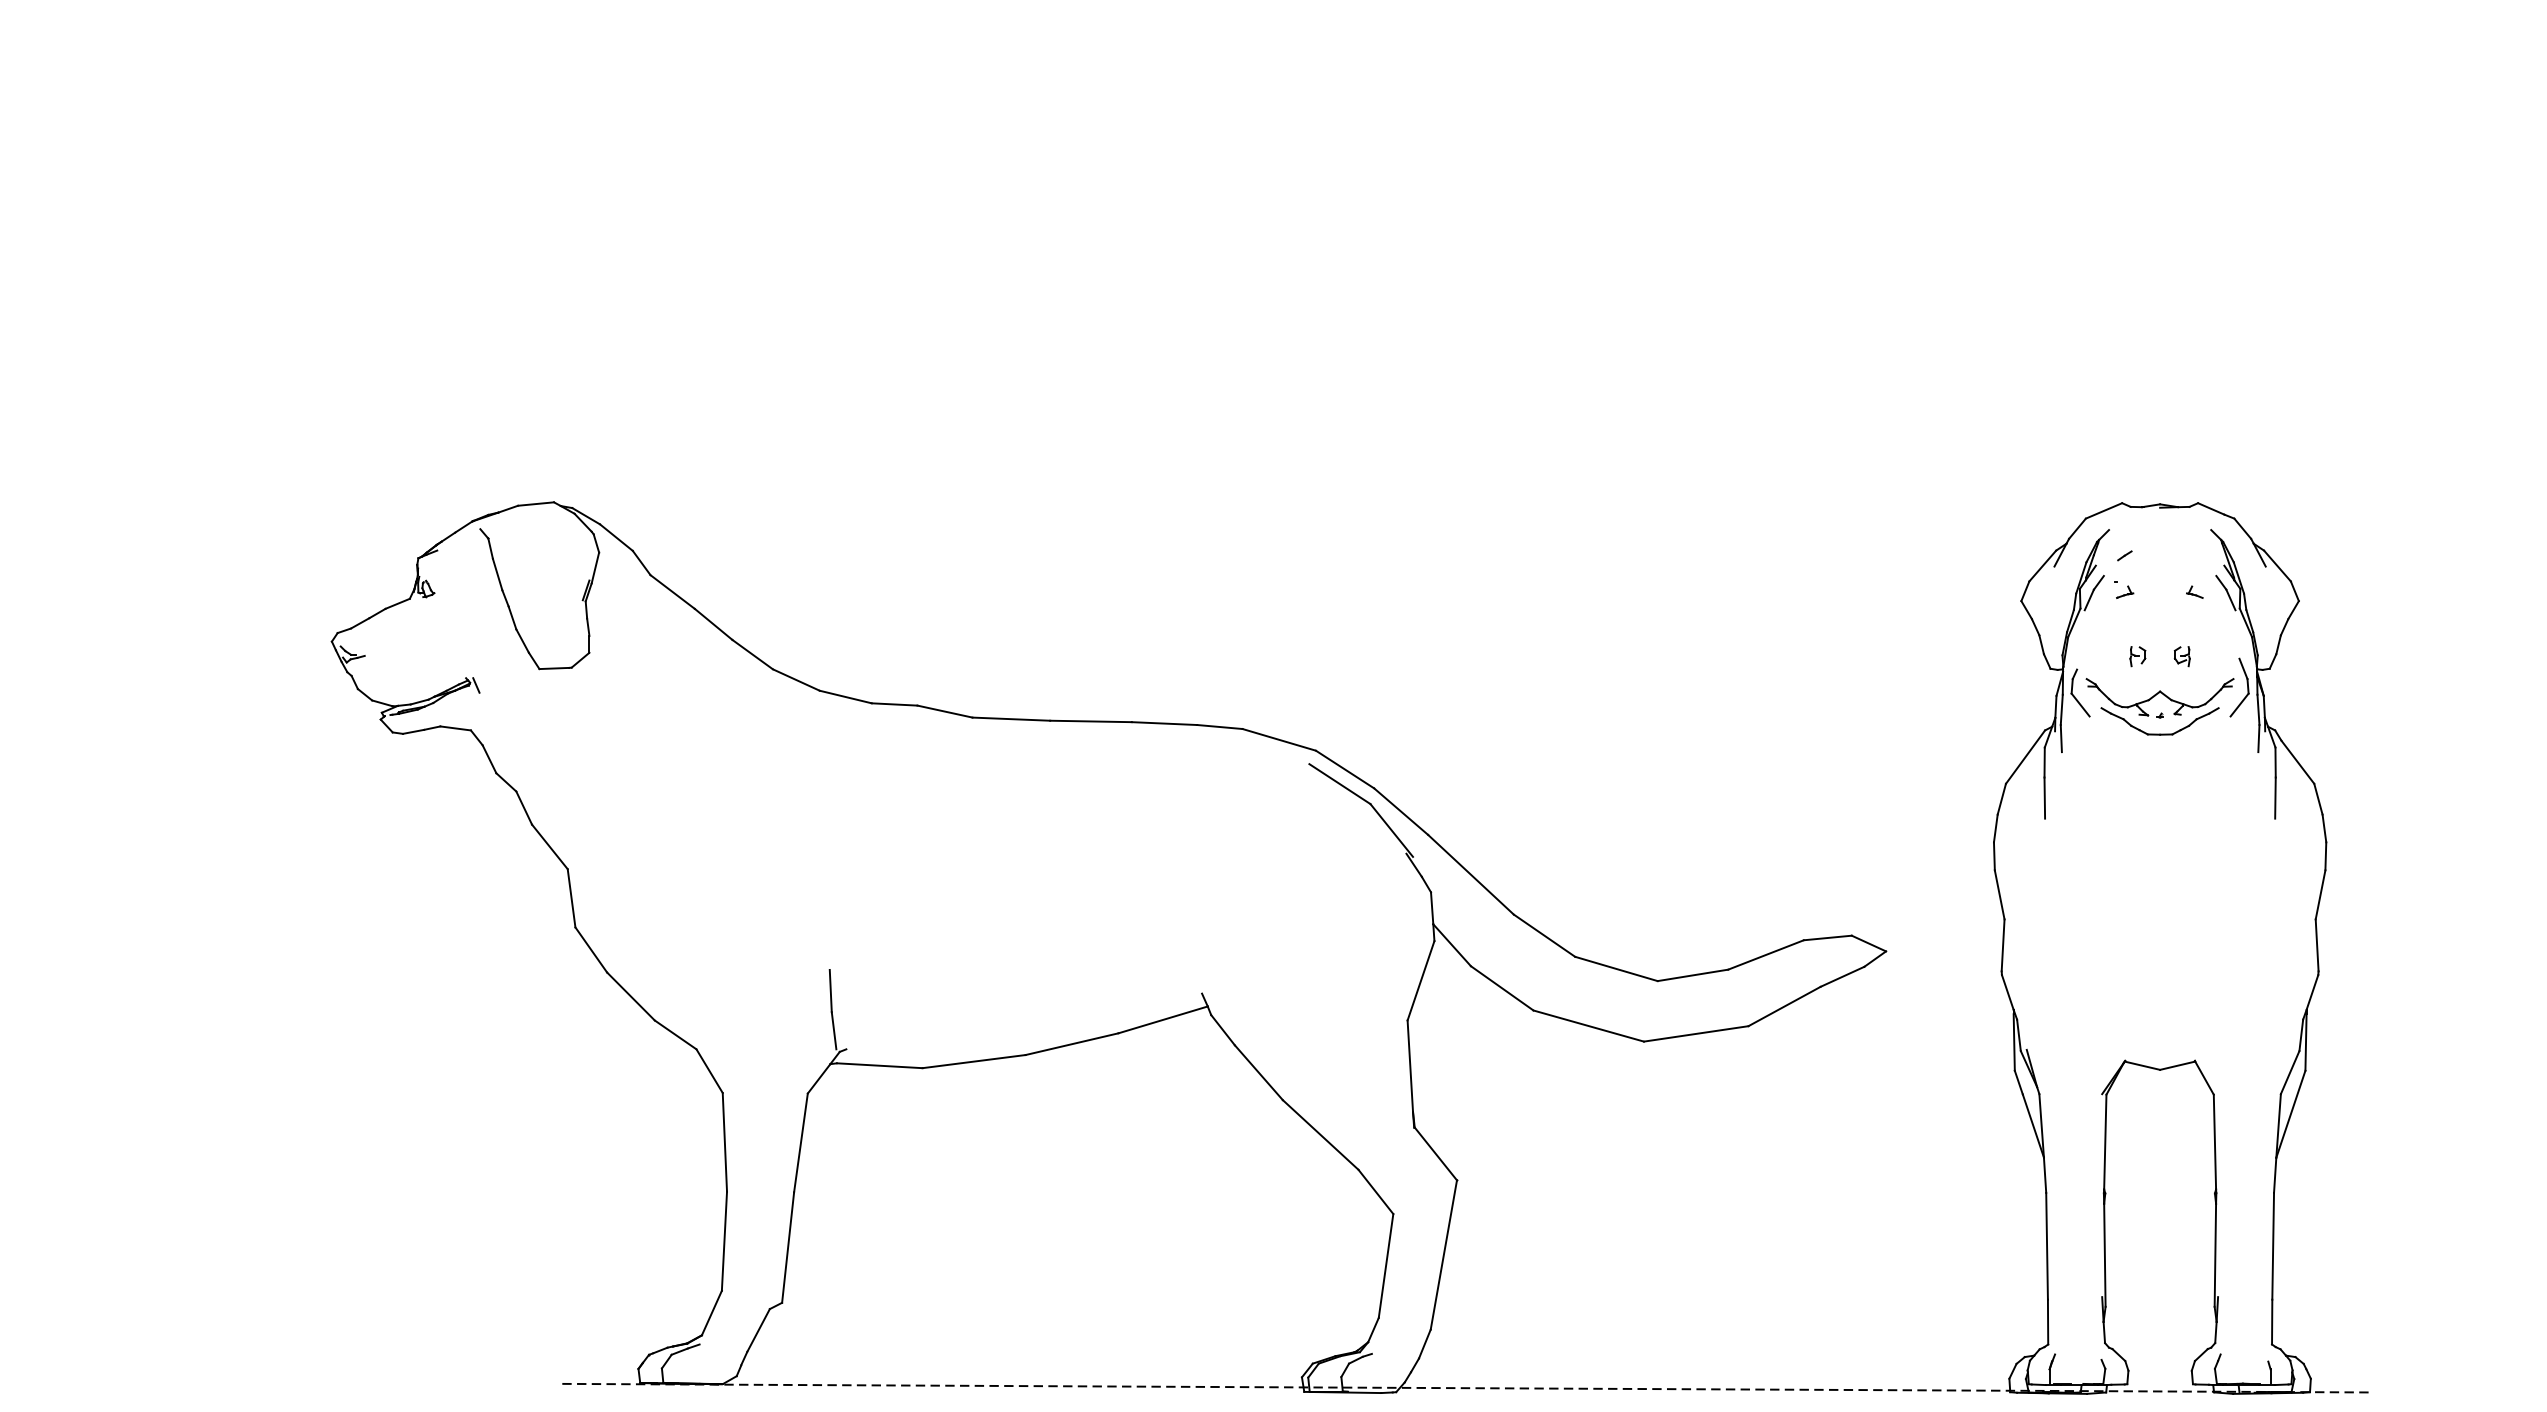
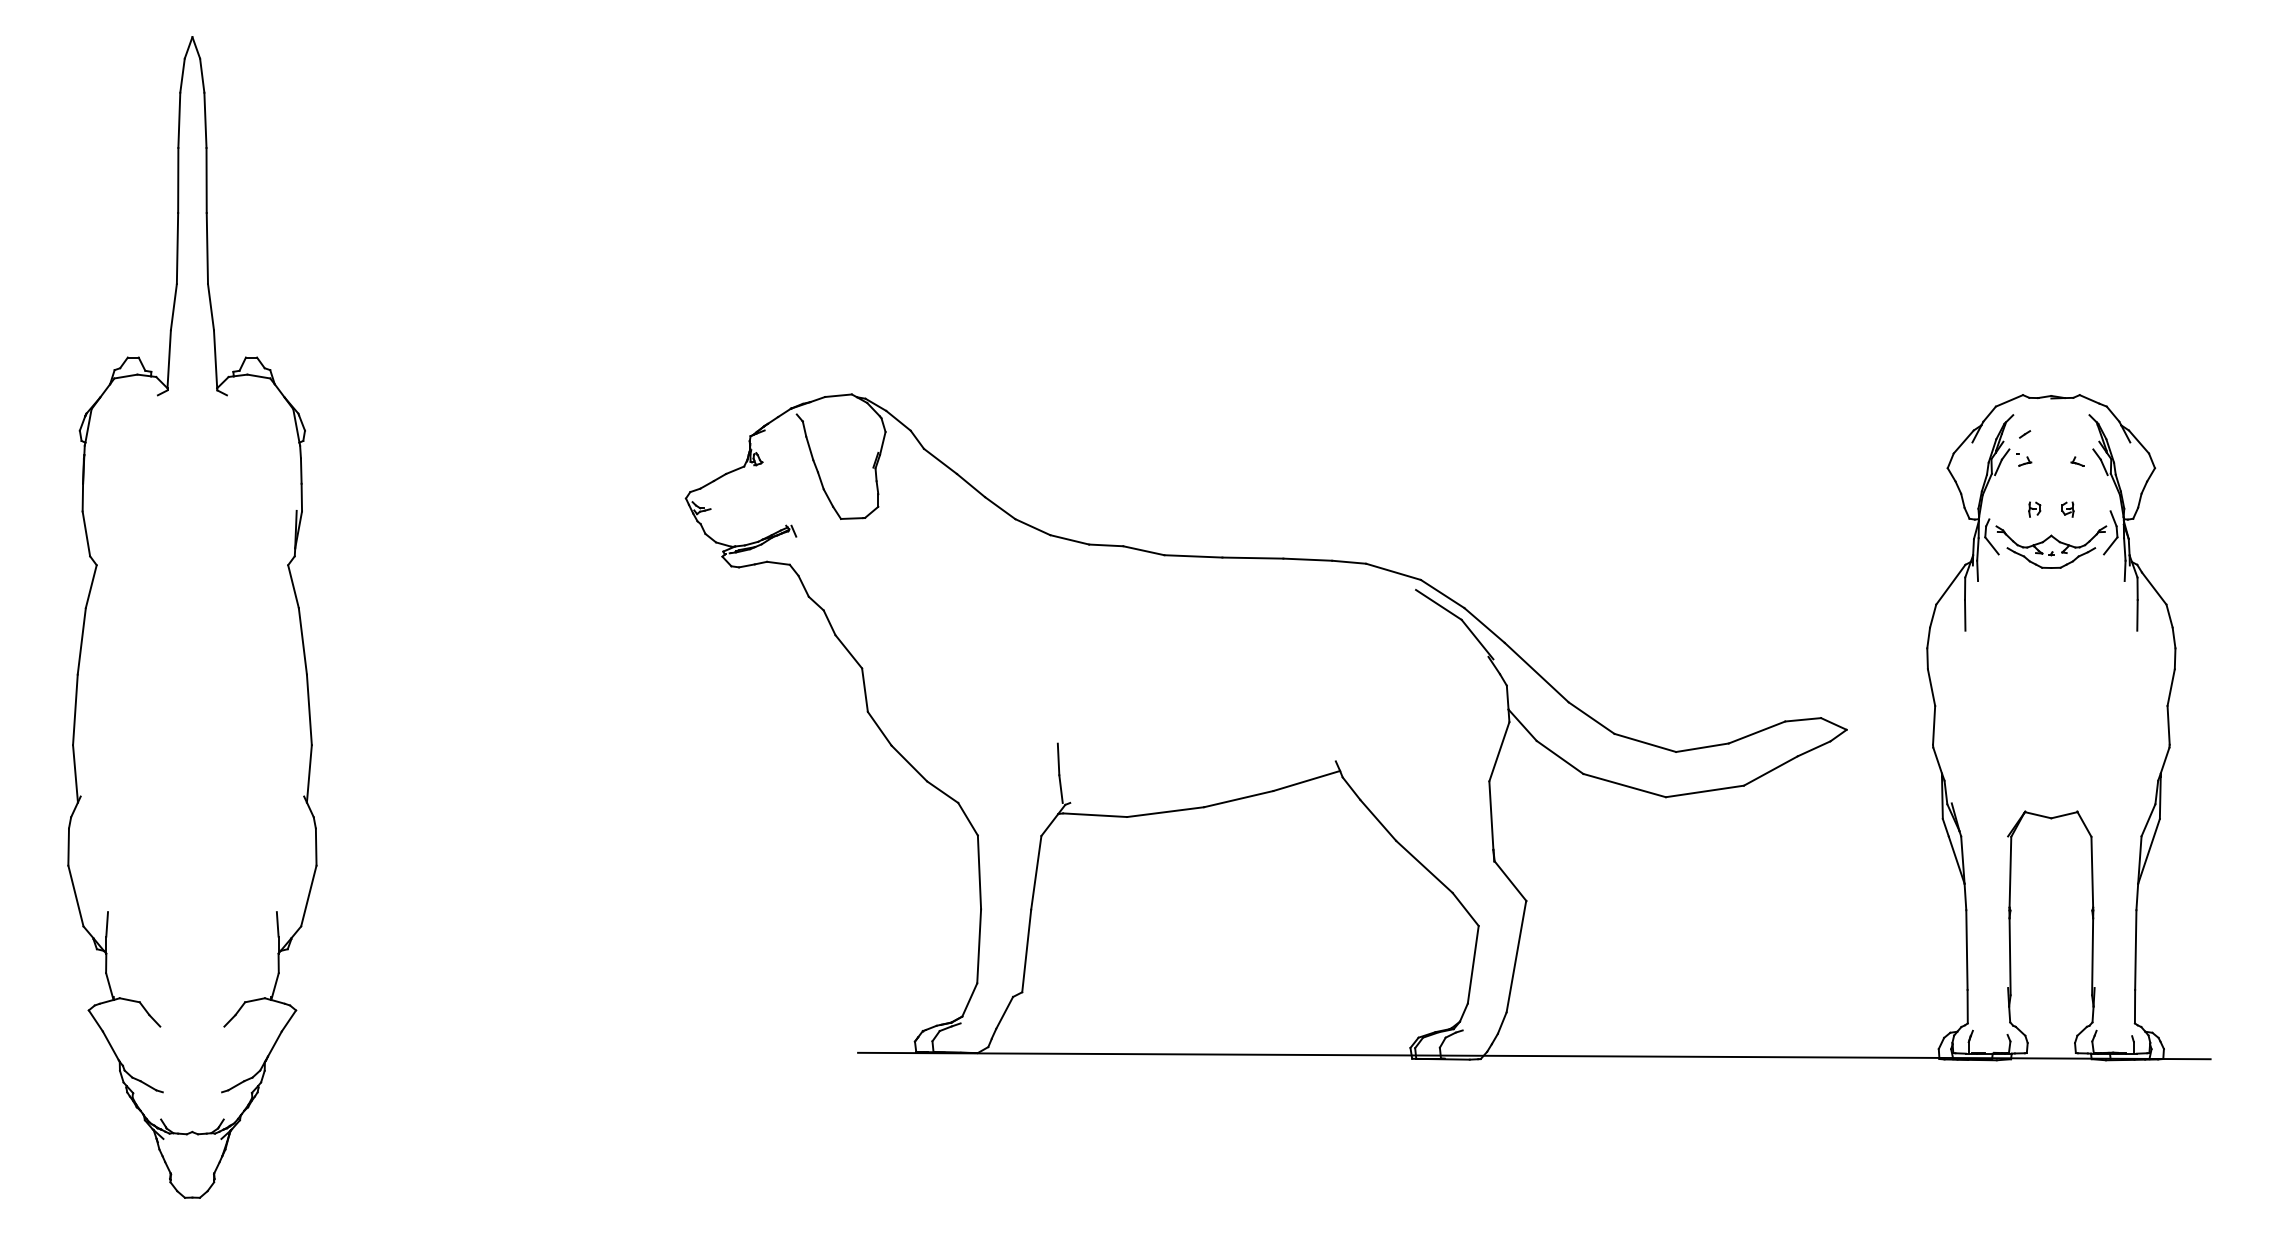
line: (1468, 1388) -> (1534, 1056), dashed -> solid

